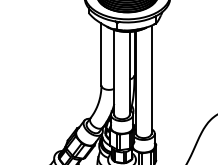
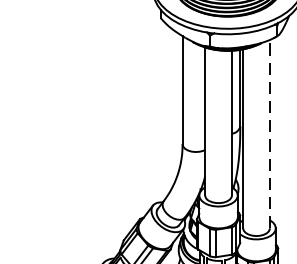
line: (151, 79) -> (269, 133), solid -> dashed

